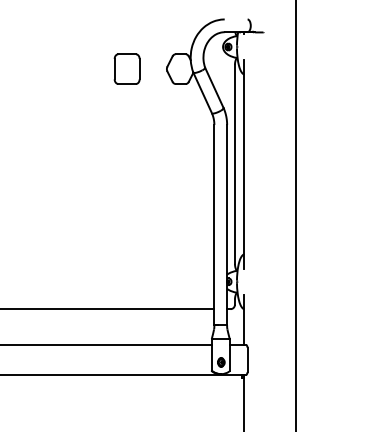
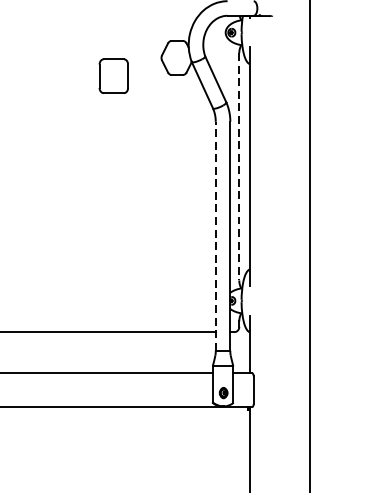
part: (126, 68) -> (113, 75), moved
line: (234, 164) -> (238, 166), solid -> dashed
line: (214, 224) -> (215, 235), solid -> dashed

